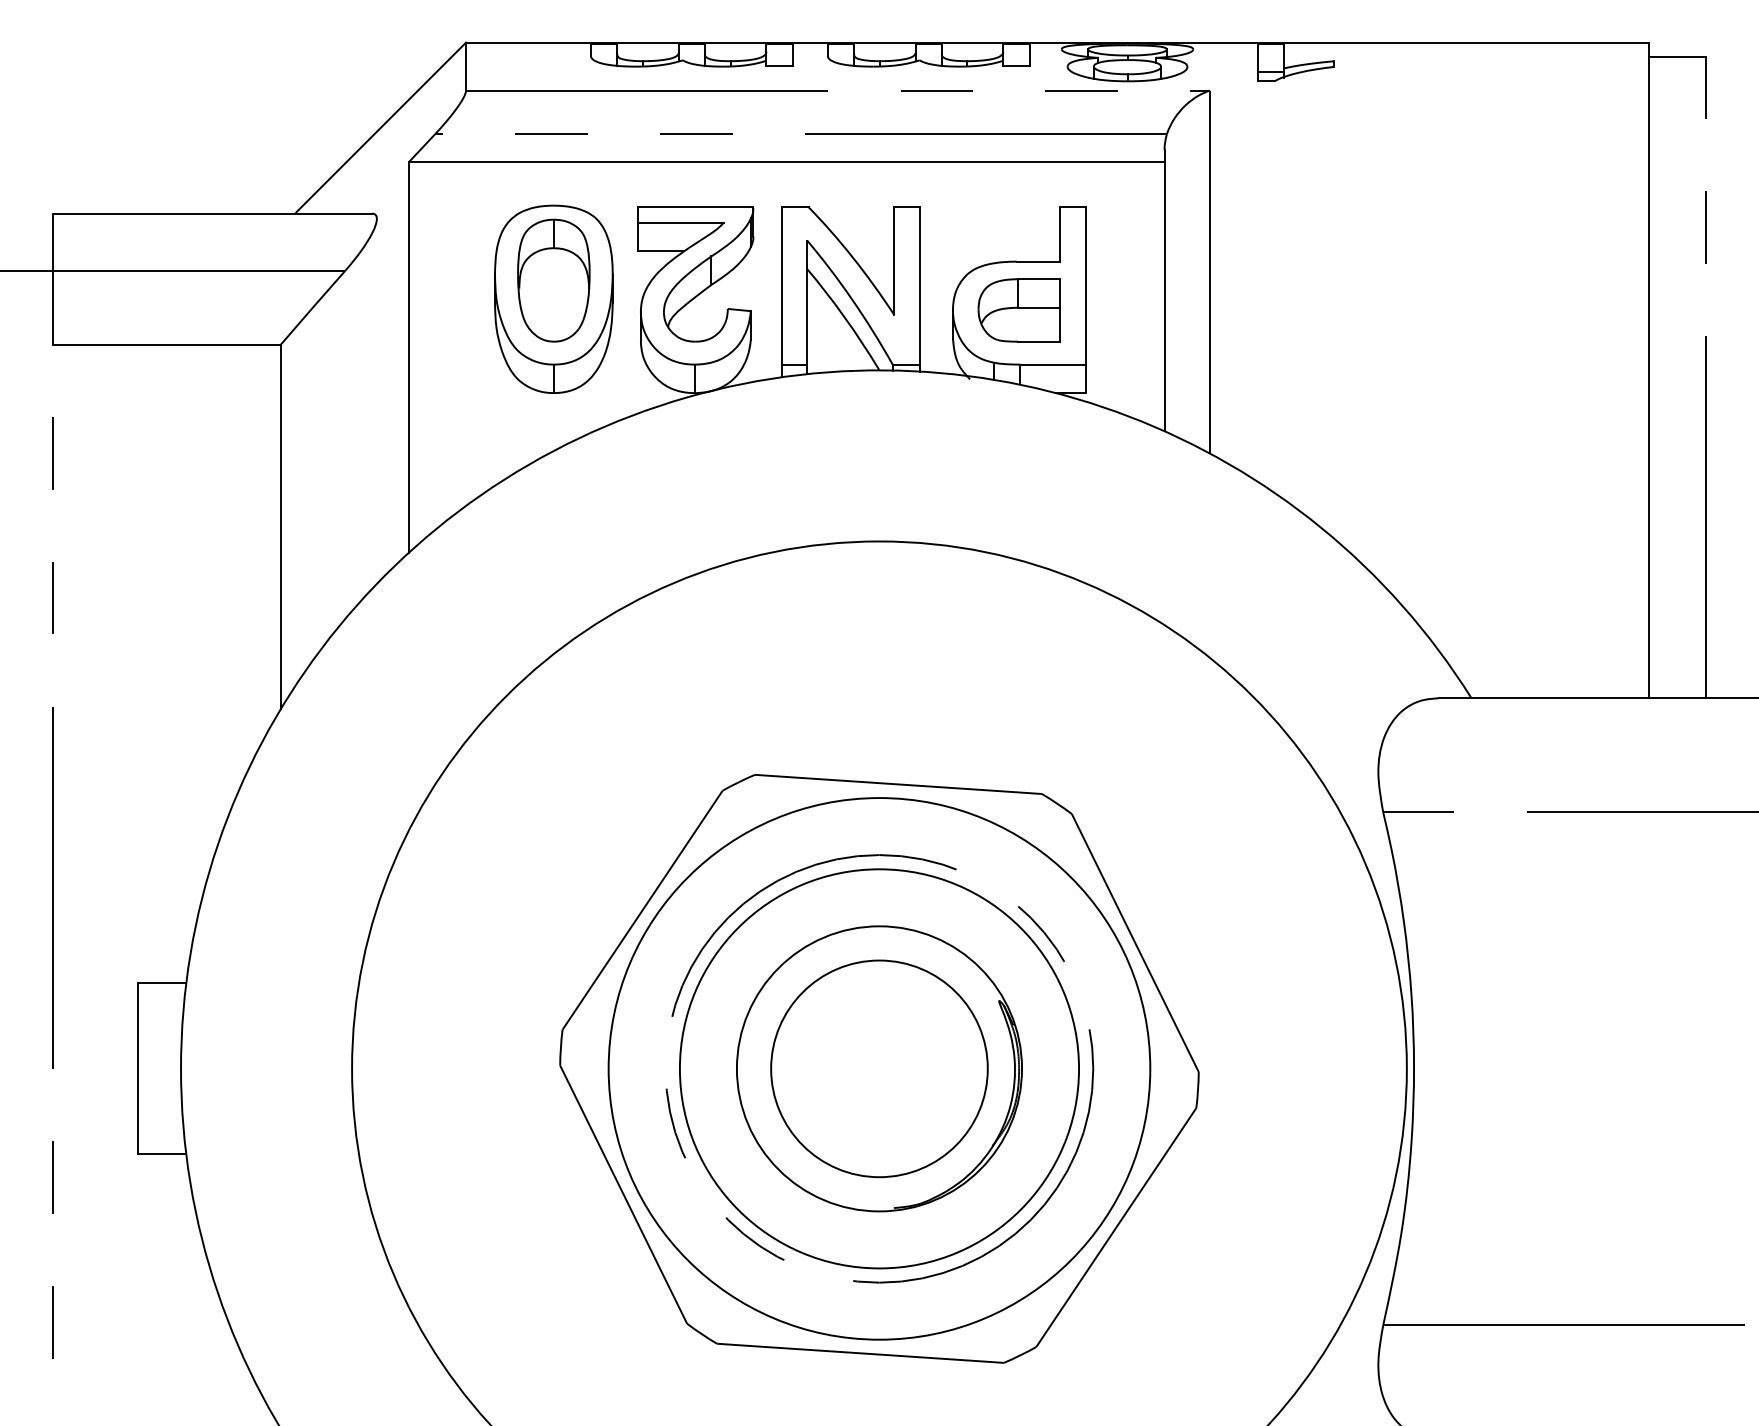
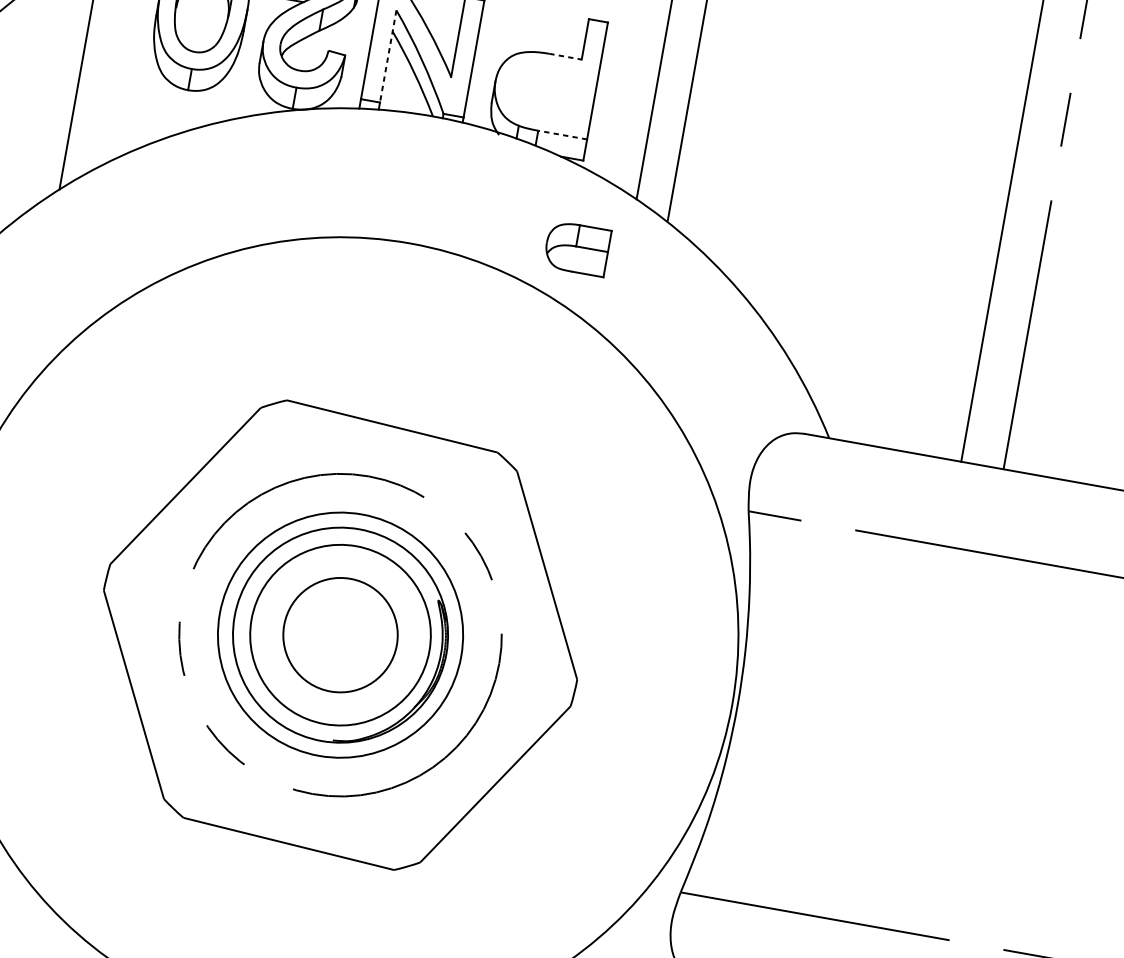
line: (1038, 261) -> (565, 56), solid -> dashed
line: (807, 303) -> (388, 57), solid -> dashed
part: (1018, 310) -> (576, 248), moved
line: (1053, 364) -> (562, 135), solid -> dashed
circle: (879, 1068) -> (340, 634), size x0.6
circle: (879, 1068) -> (340, 634), size x0.6
circle: (879, 1068) -> (340, 634), size x0.7

